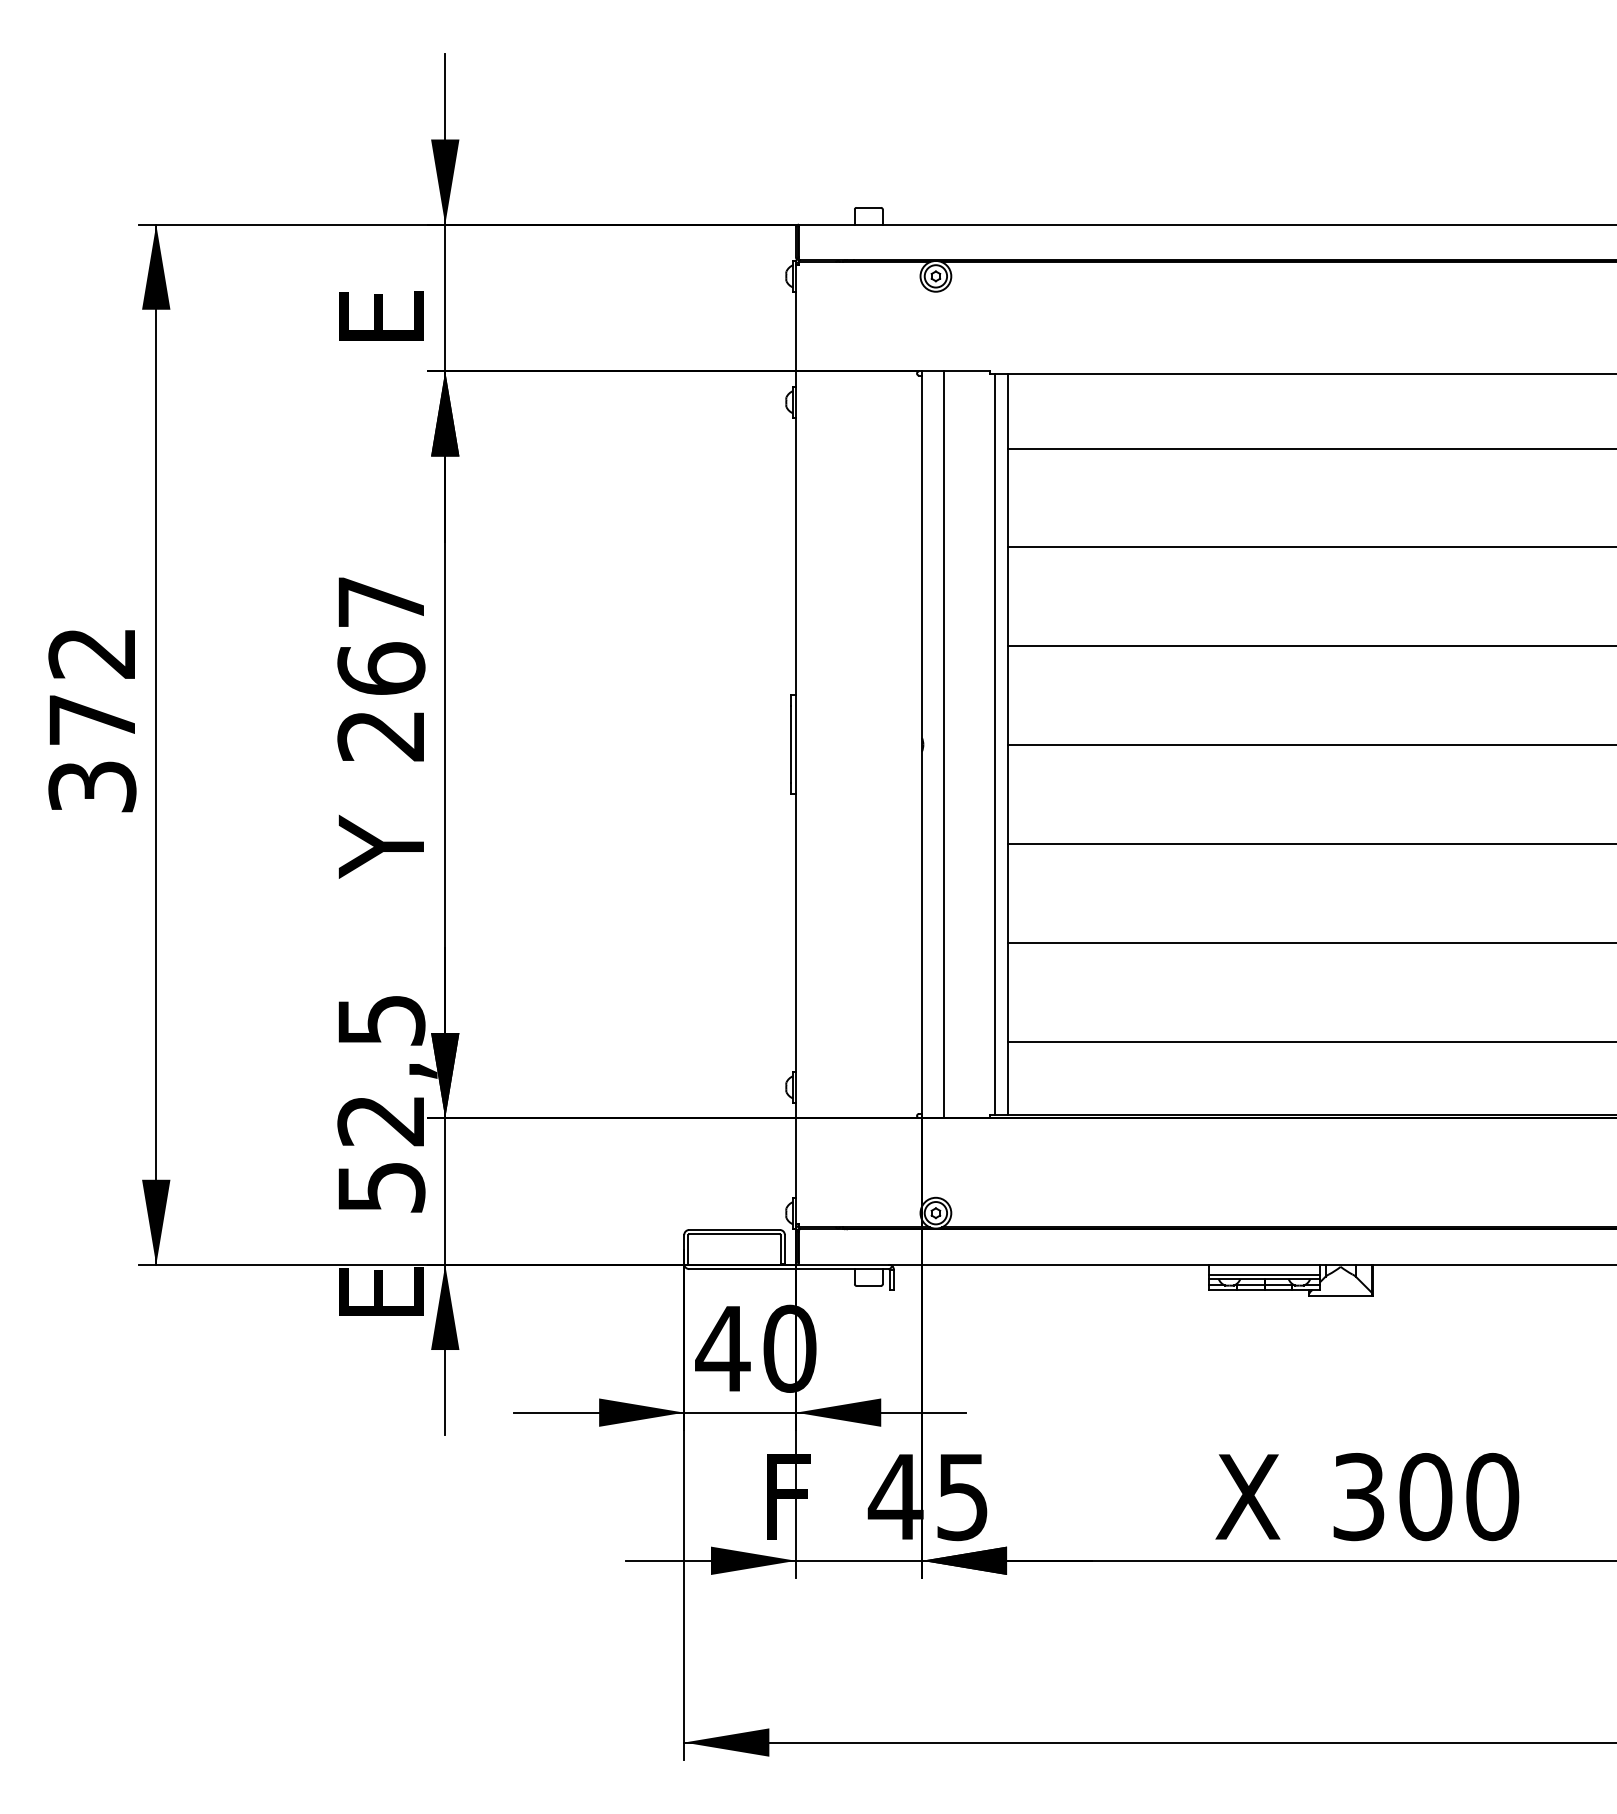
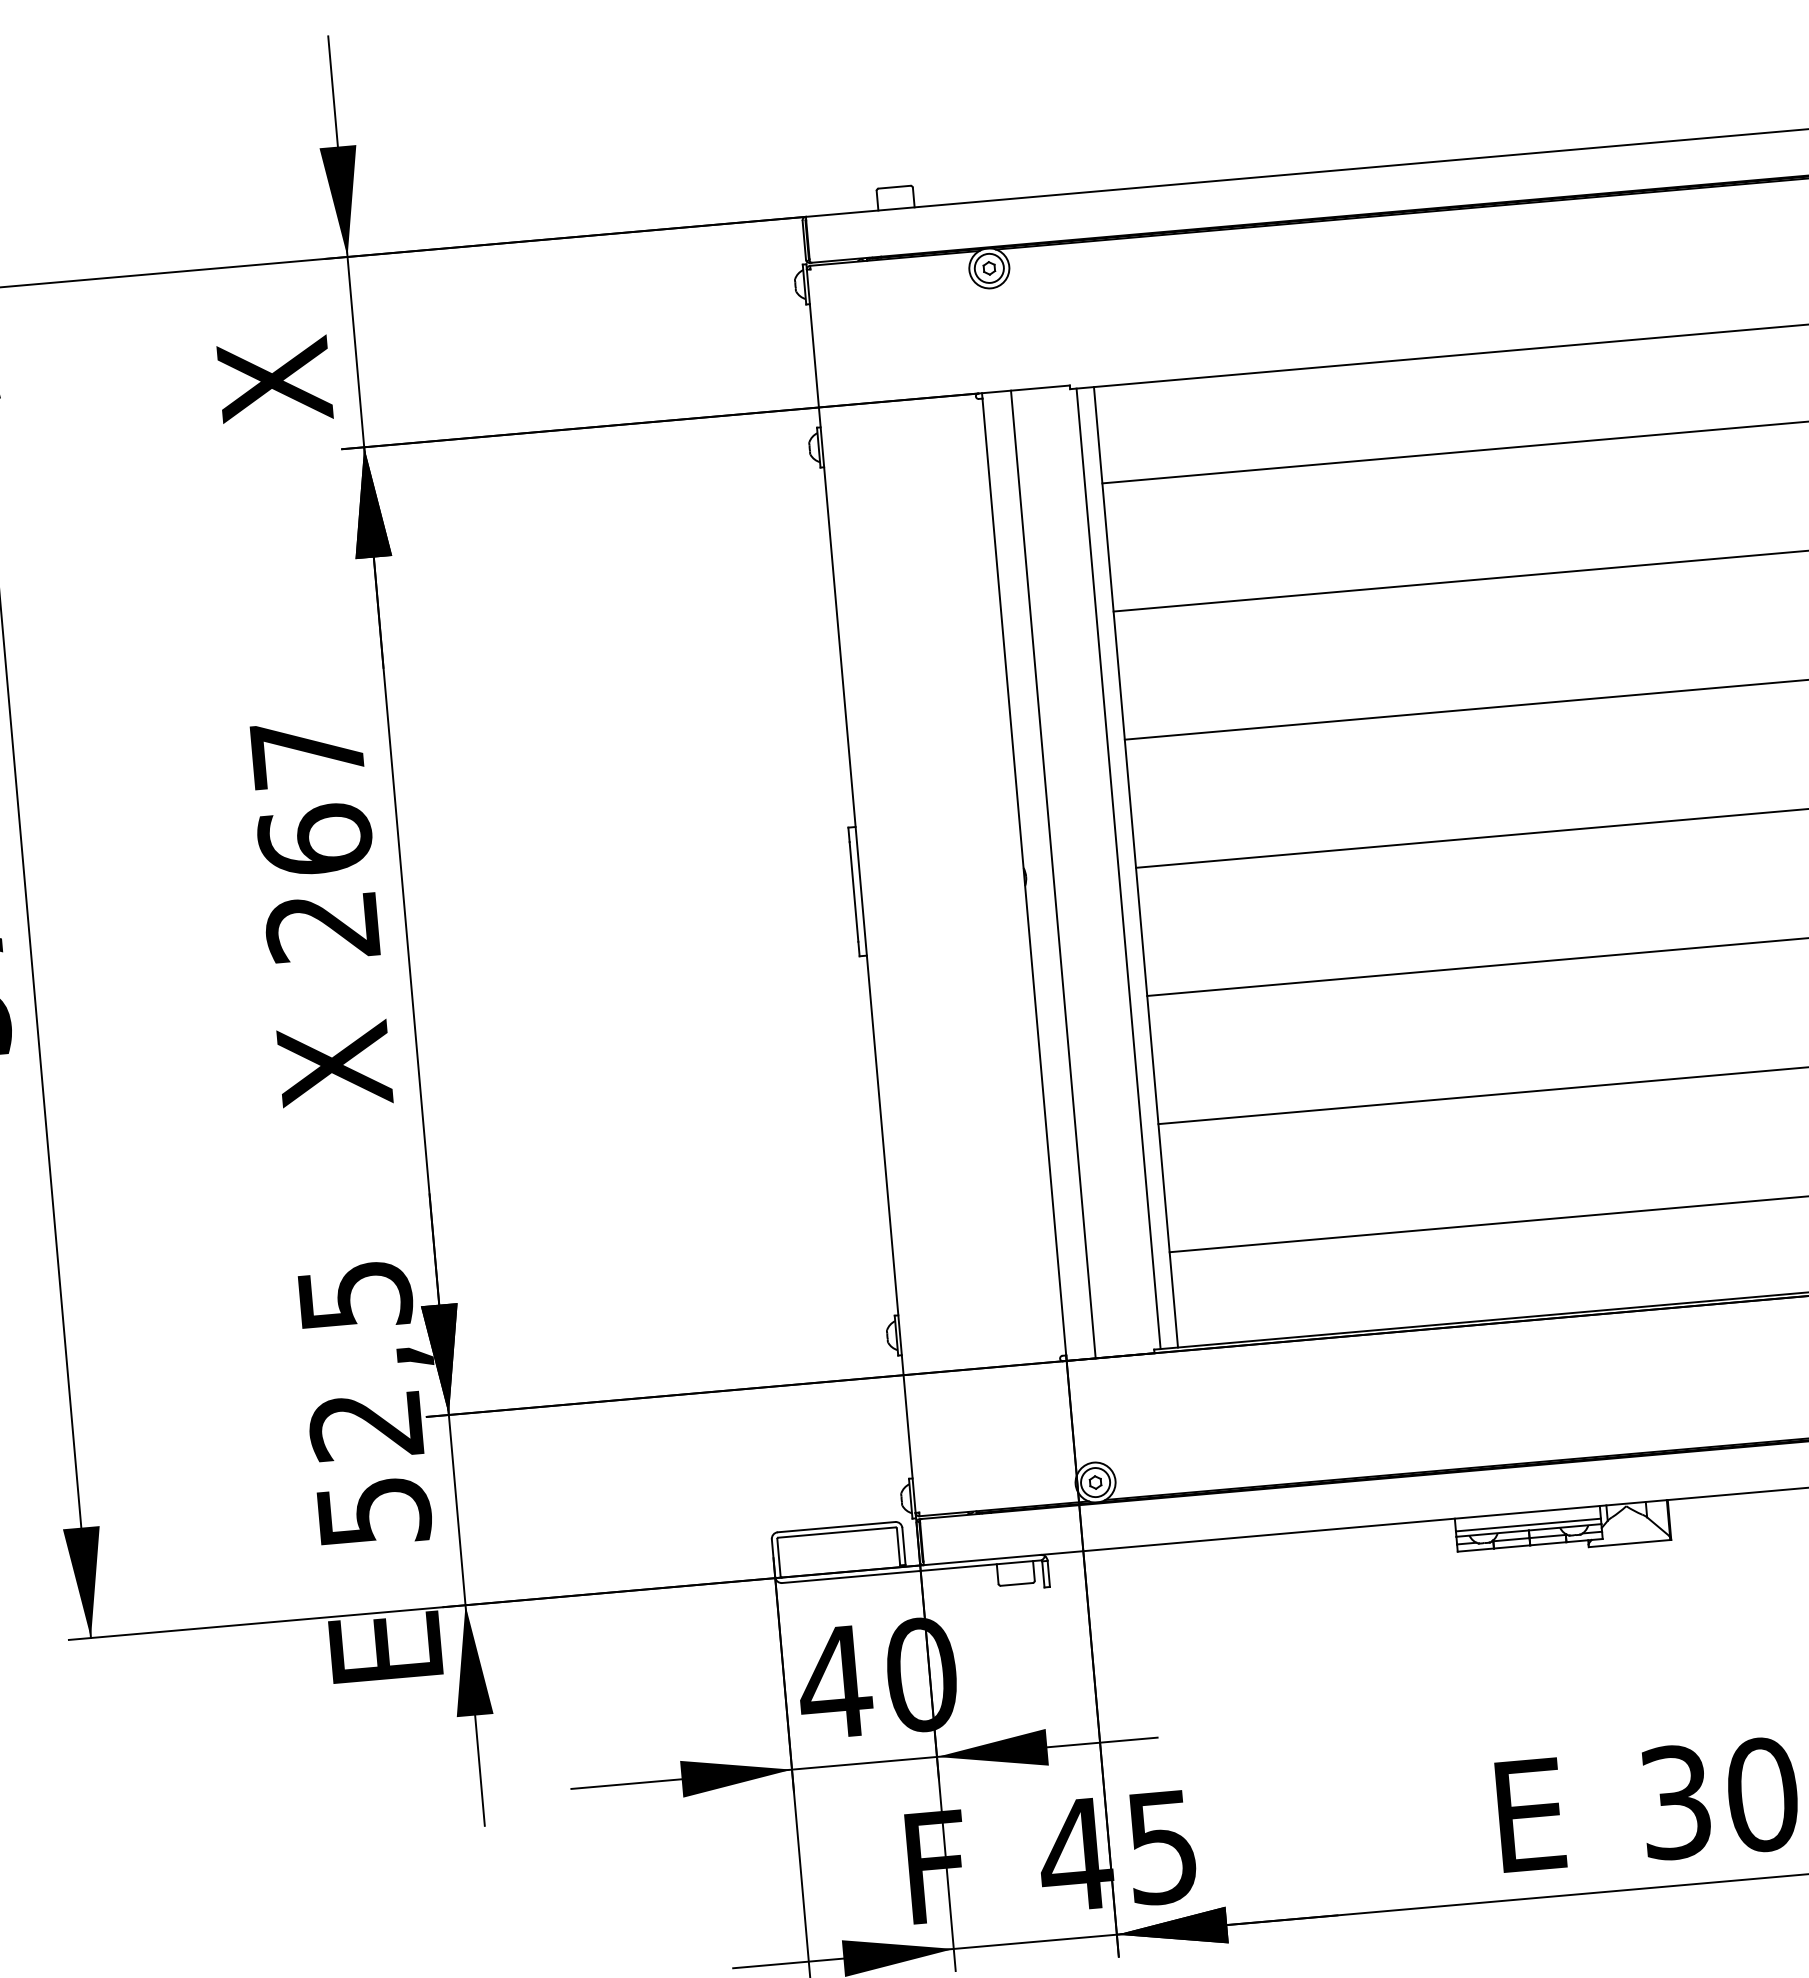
text: (380, 314) -> (273, 380), E -> X
text: (380, 844) -> (333, 1067), Y -> X
text: (1247, 1496) -> (1531, 1814), X -> E

